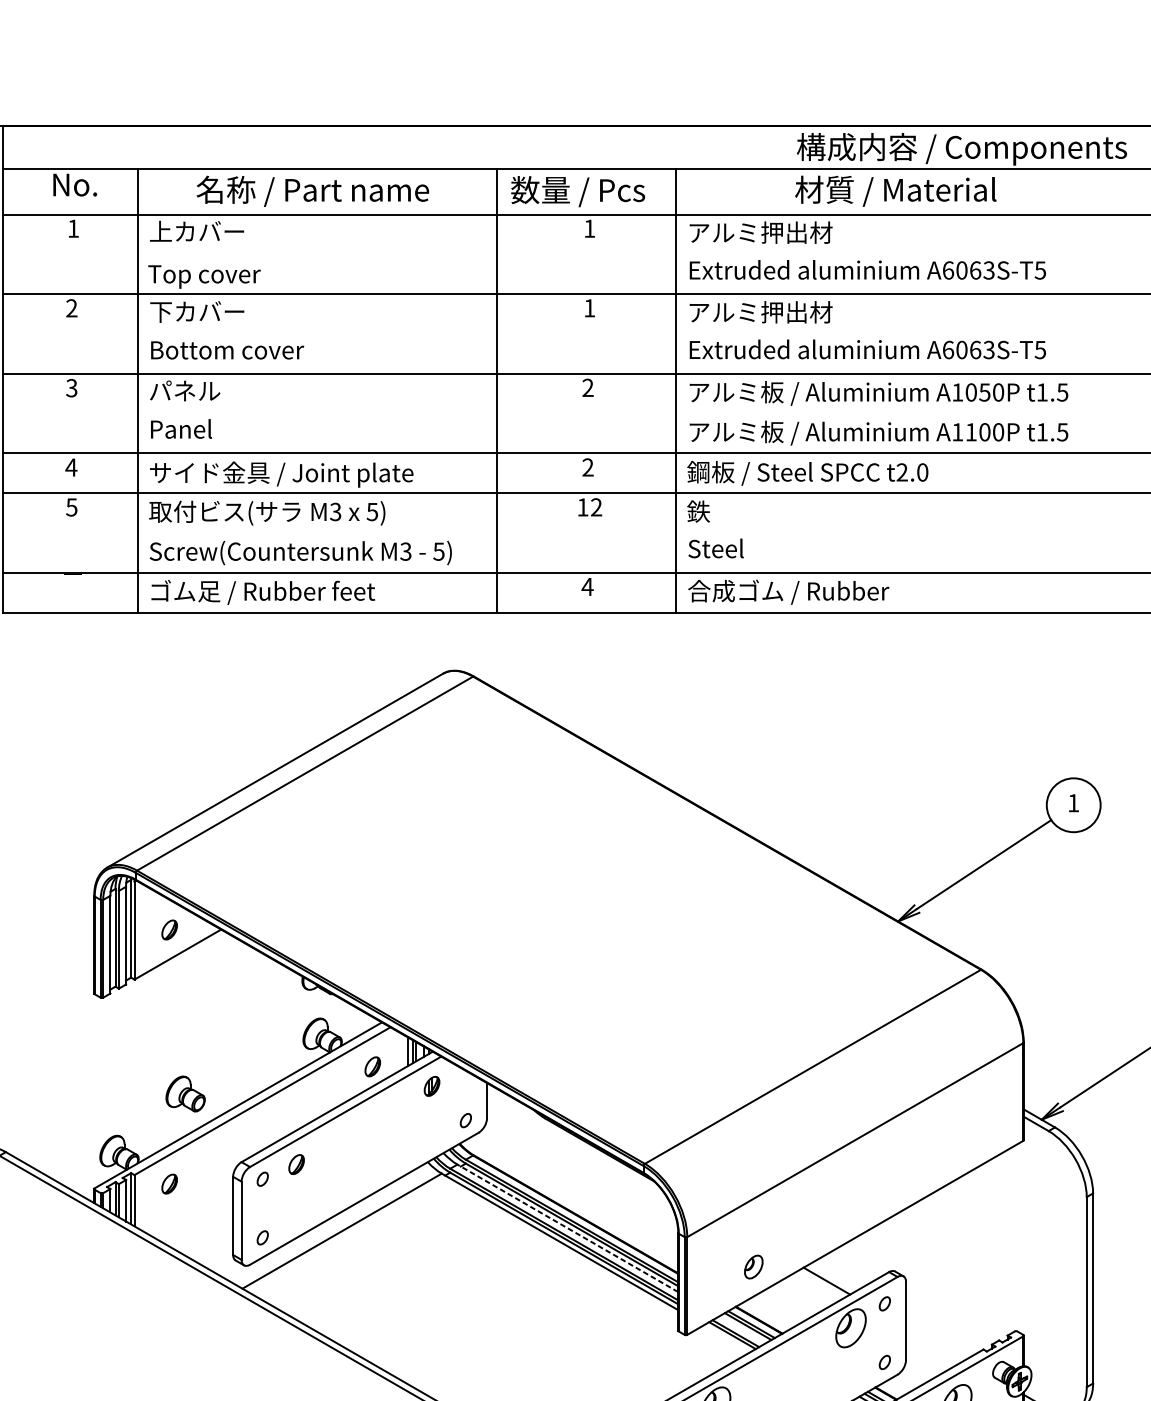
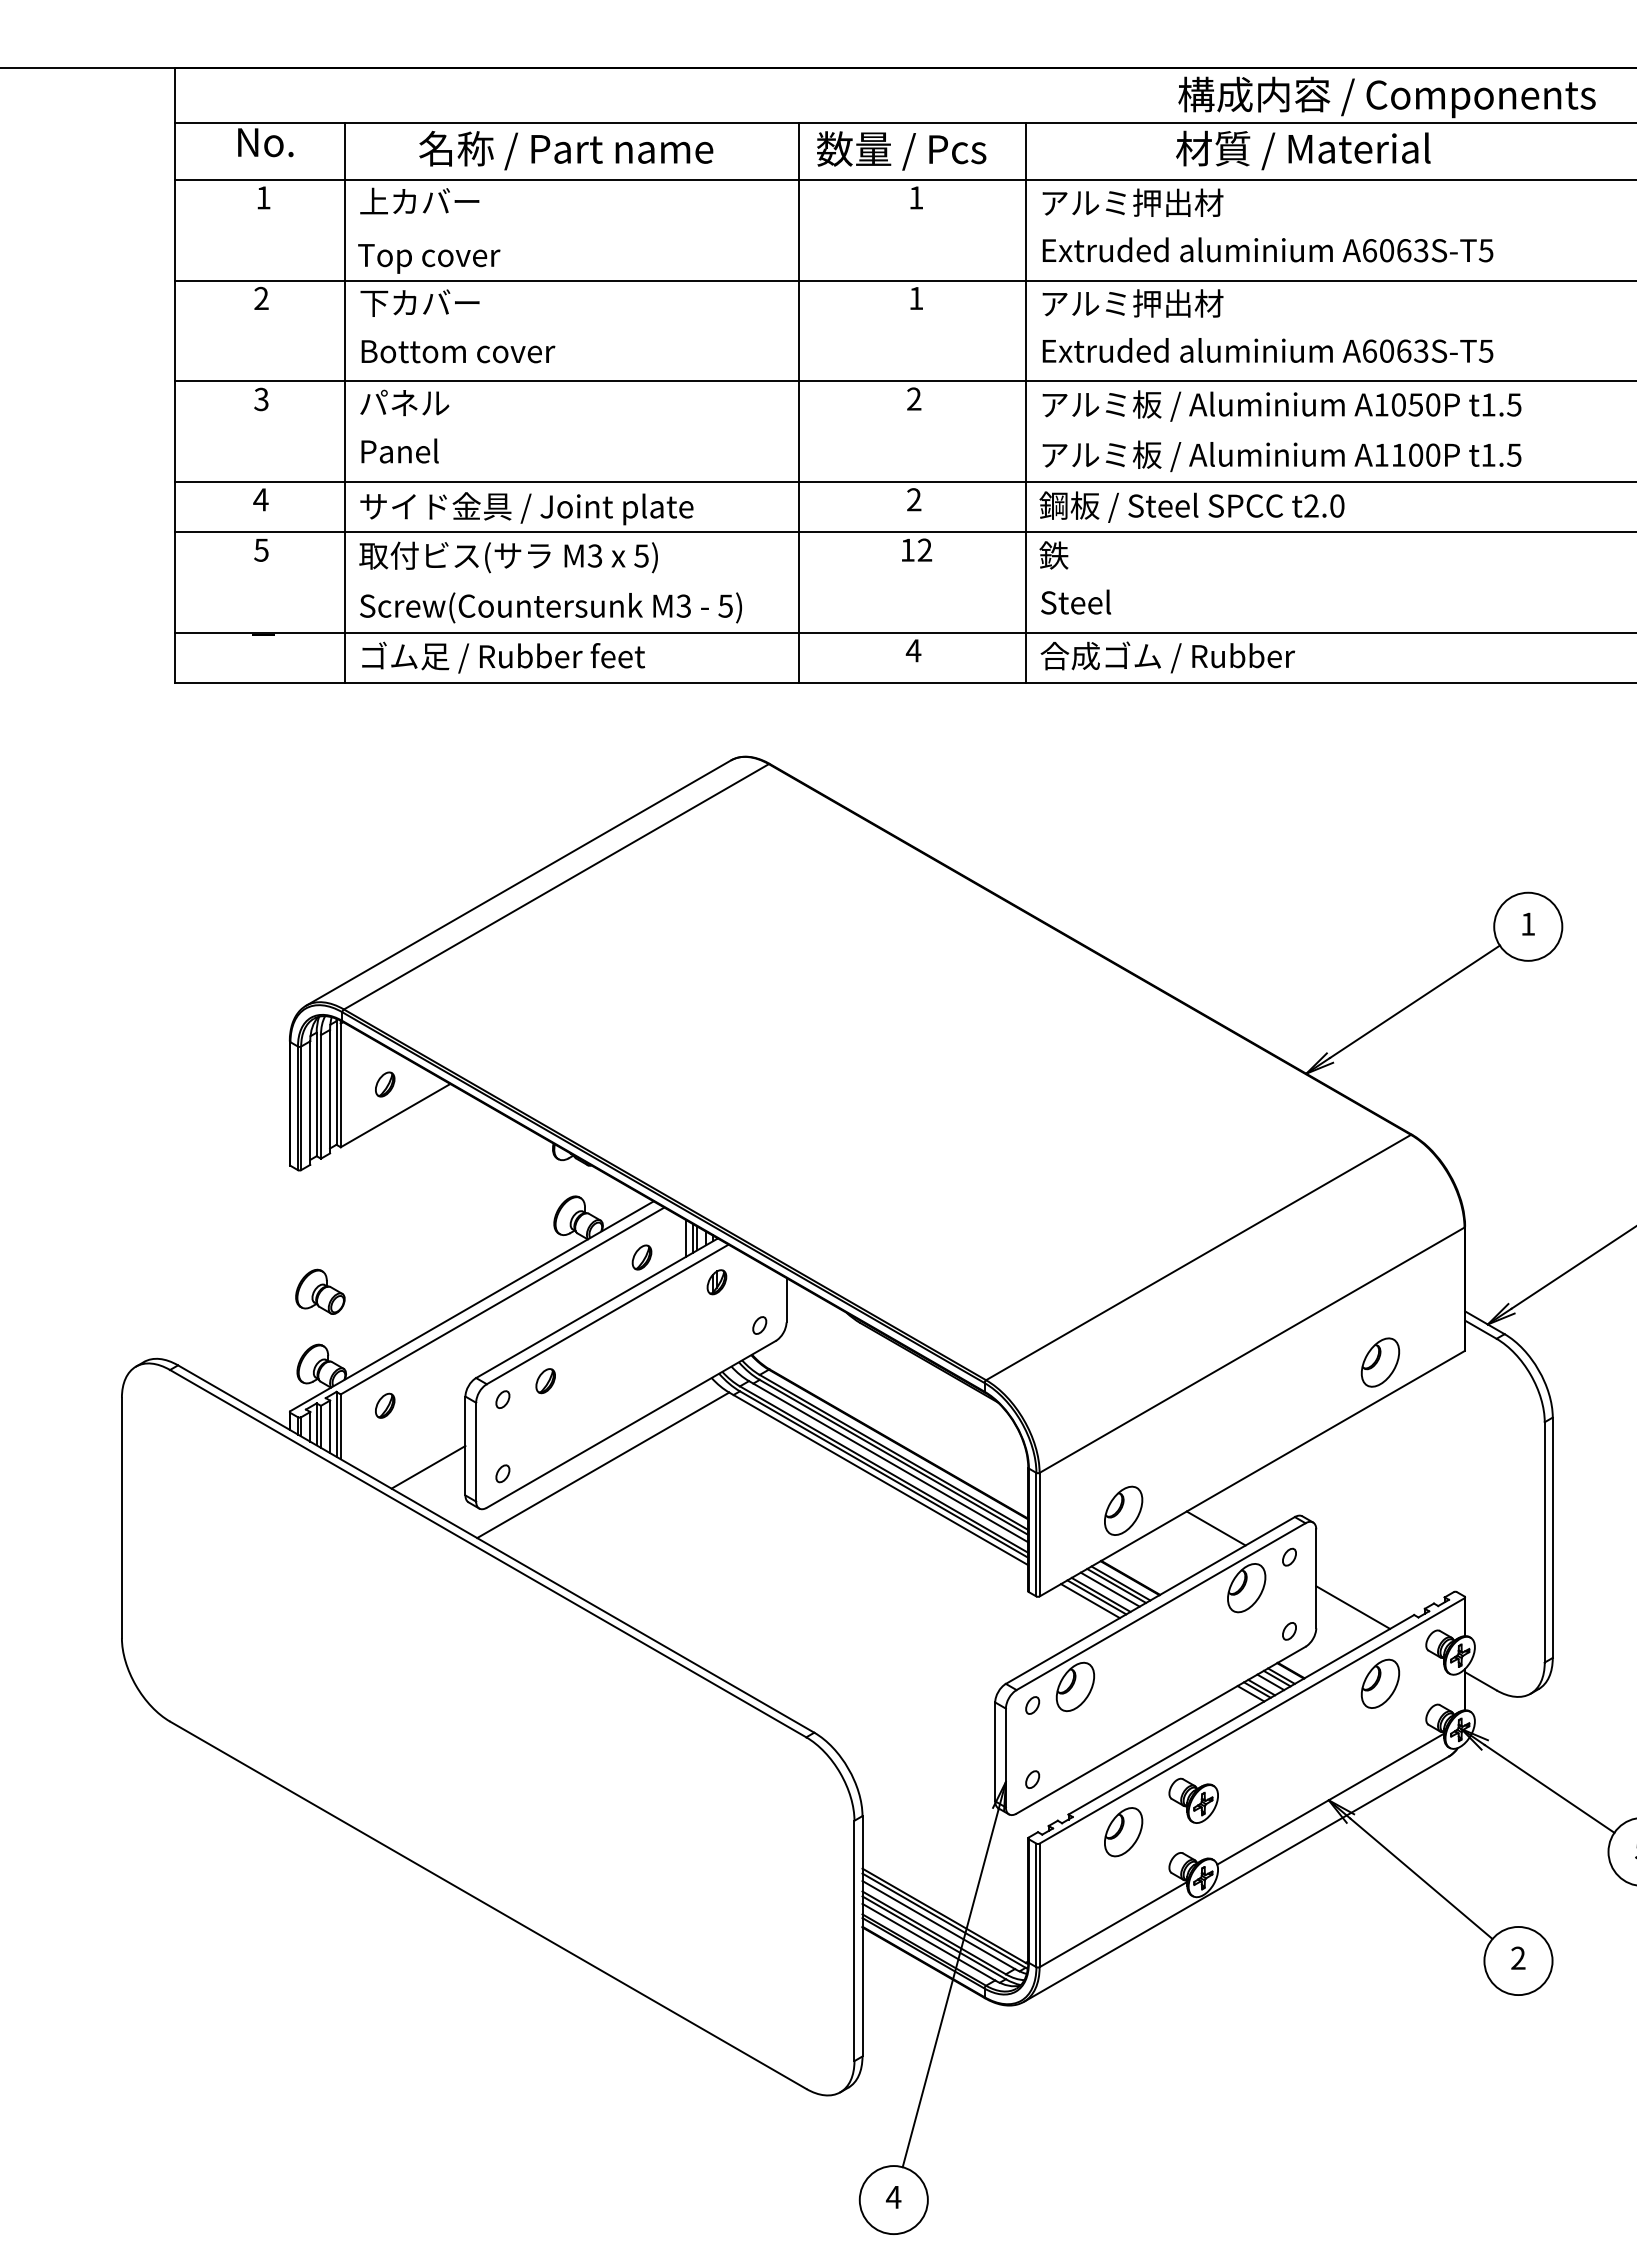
part: (185, 1093) -> (320, 1291), moved
part: (956, 1149) -> (1380, 1362), added
line: (567, 1228) -> (888, 1461), dashed -> solid
line: (203, 1232) -> (428, 1467), added
part: (753, 1266) -> (1123, 1510), size x1.67
line: (742, 1329) -> (1109, 1589), added
line: (727, 1338) -> (1090, 1601), added
line: (935, 1343) -> (1353, 1607), added

